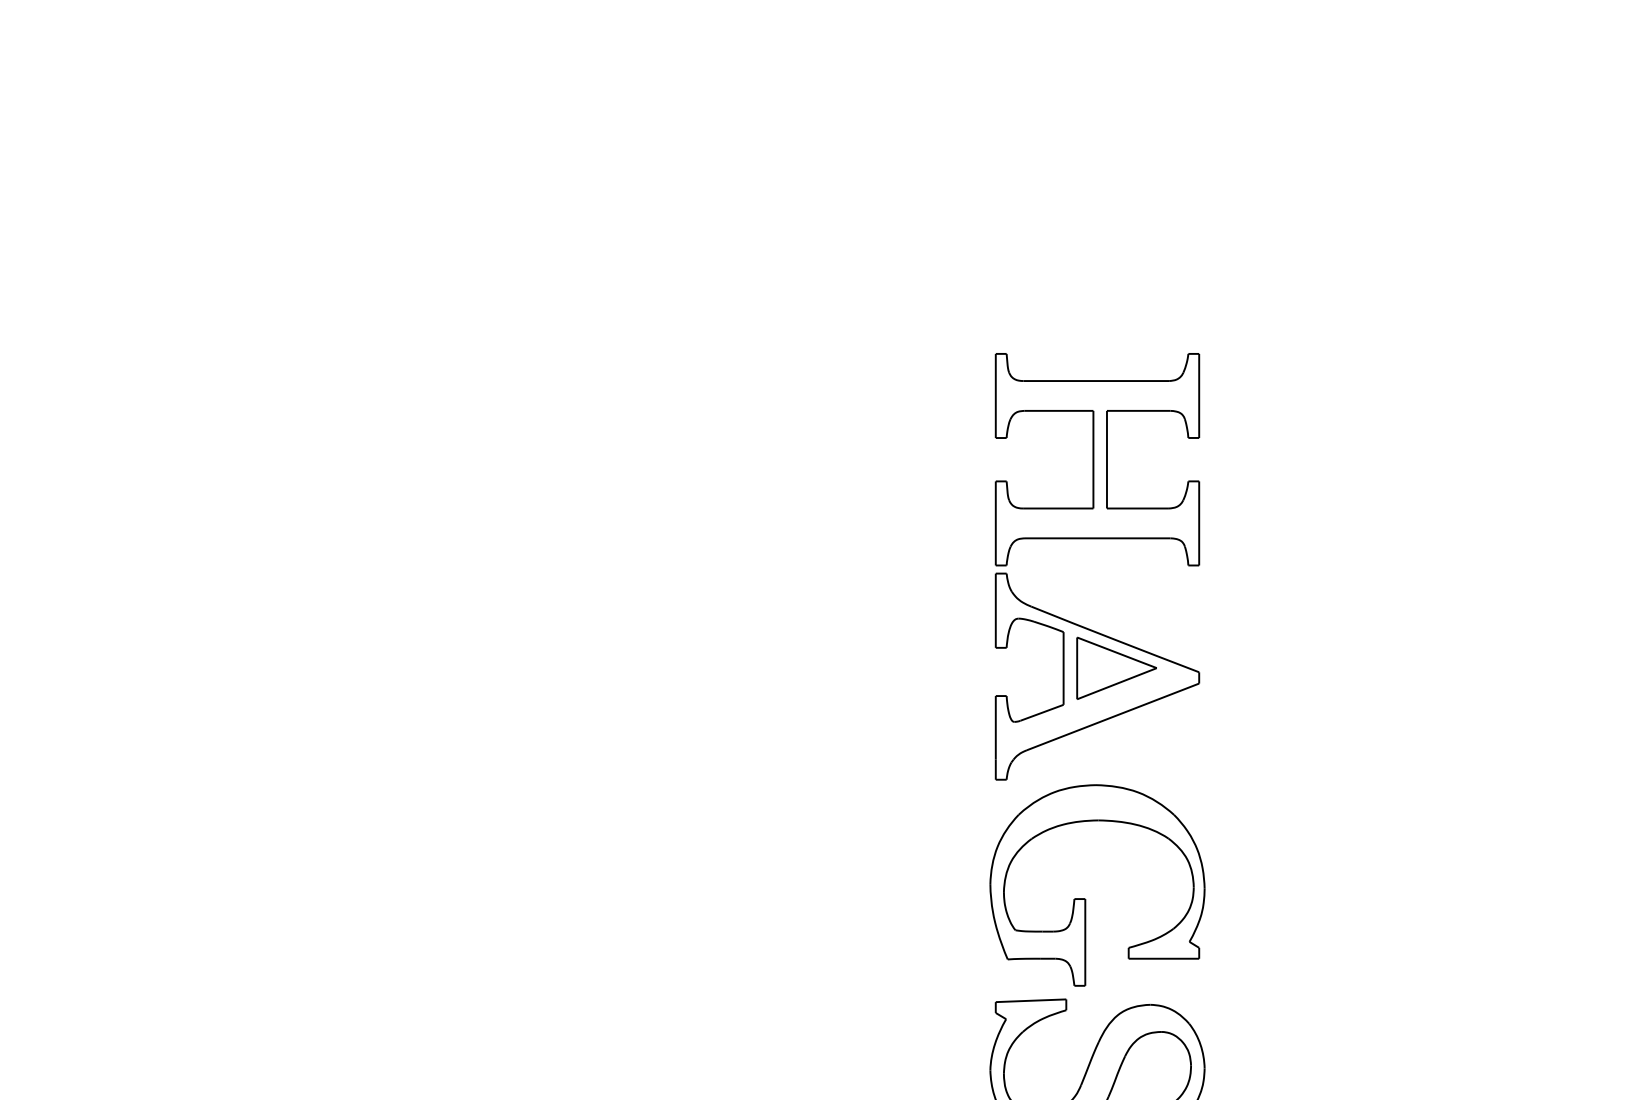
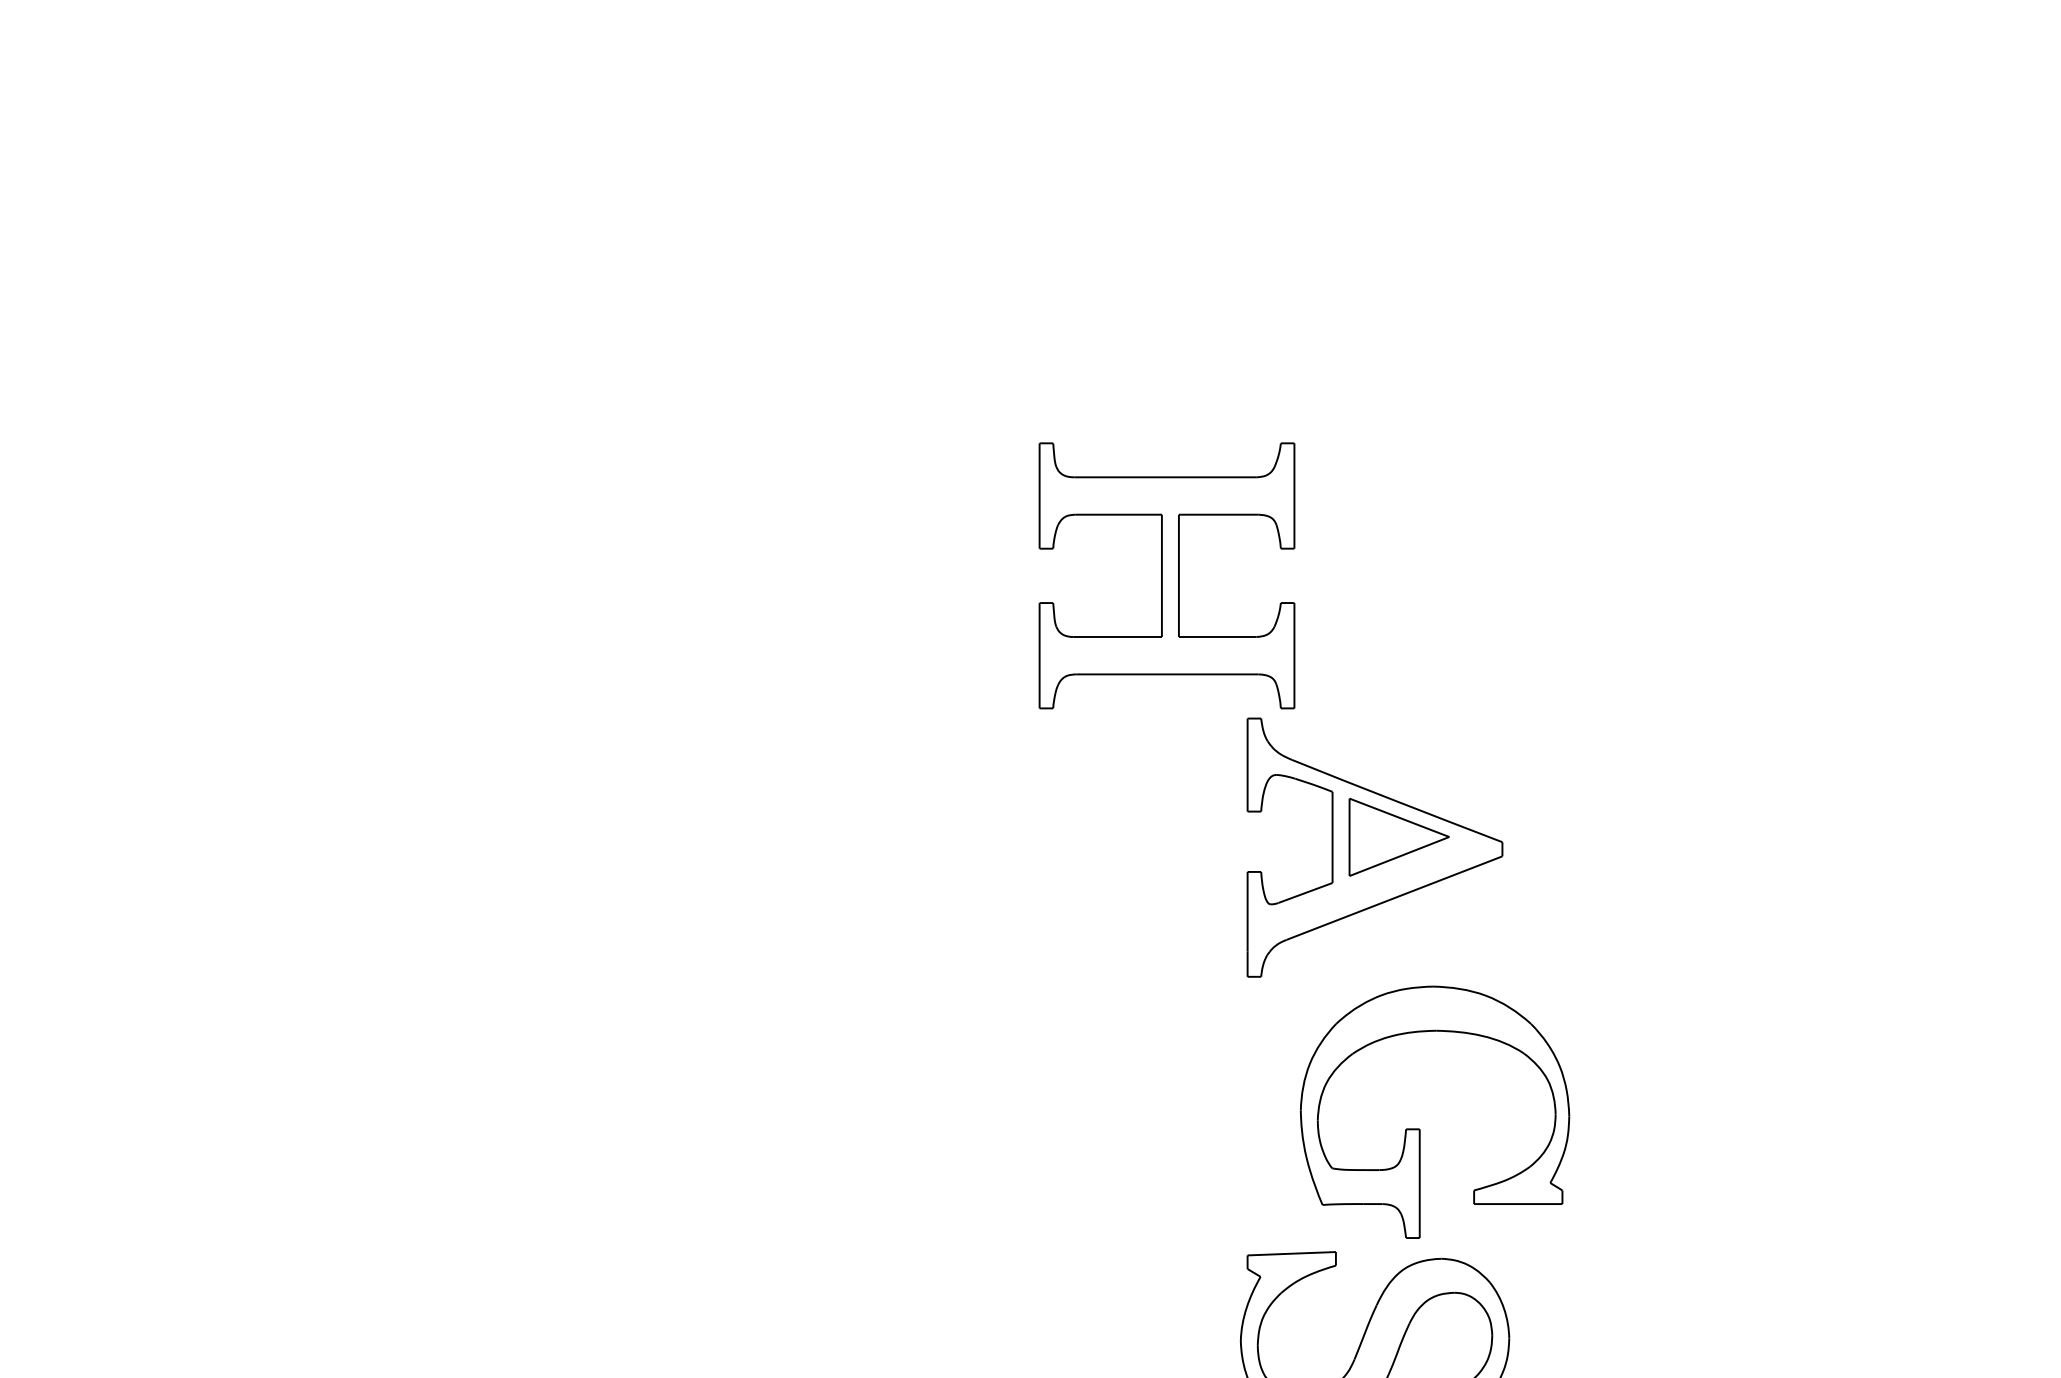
part: (1097, 459) -> (1166, 575), moved
part: (1085, 898) -> (1419, 1128), moved

